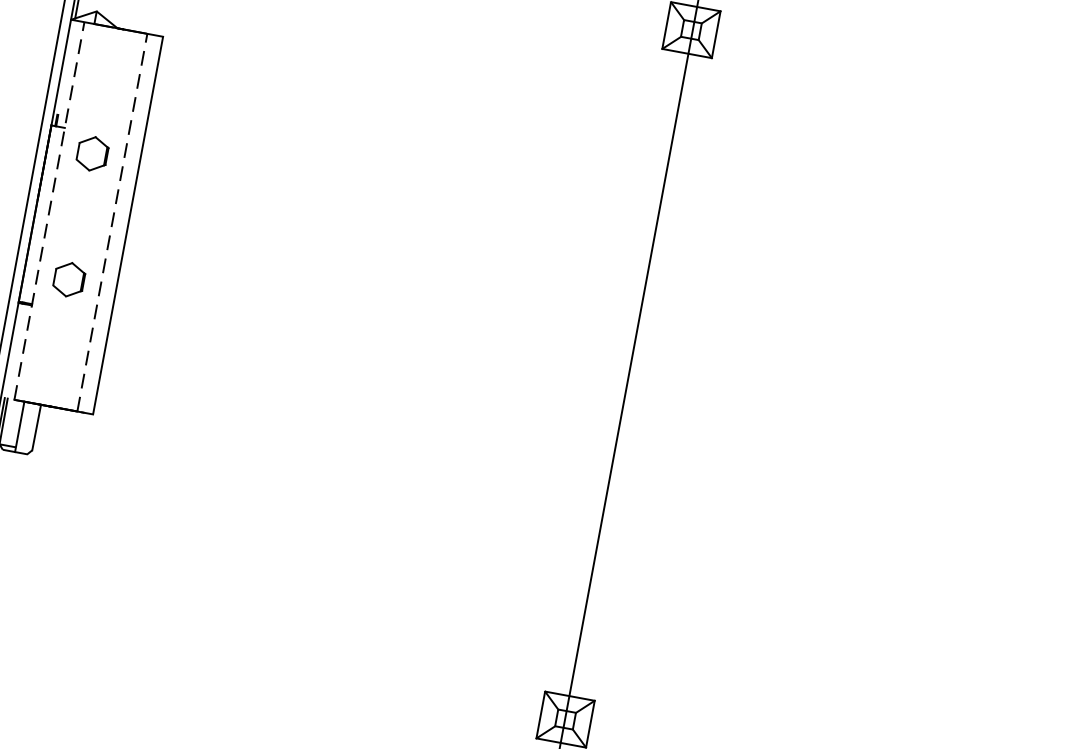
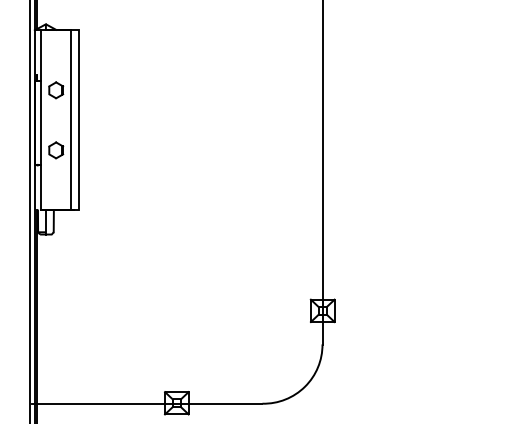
line: (50, 209) -> (41, 119), dashed -> solid
line: (113, 220) -> (71, 119), dashed -> solid

